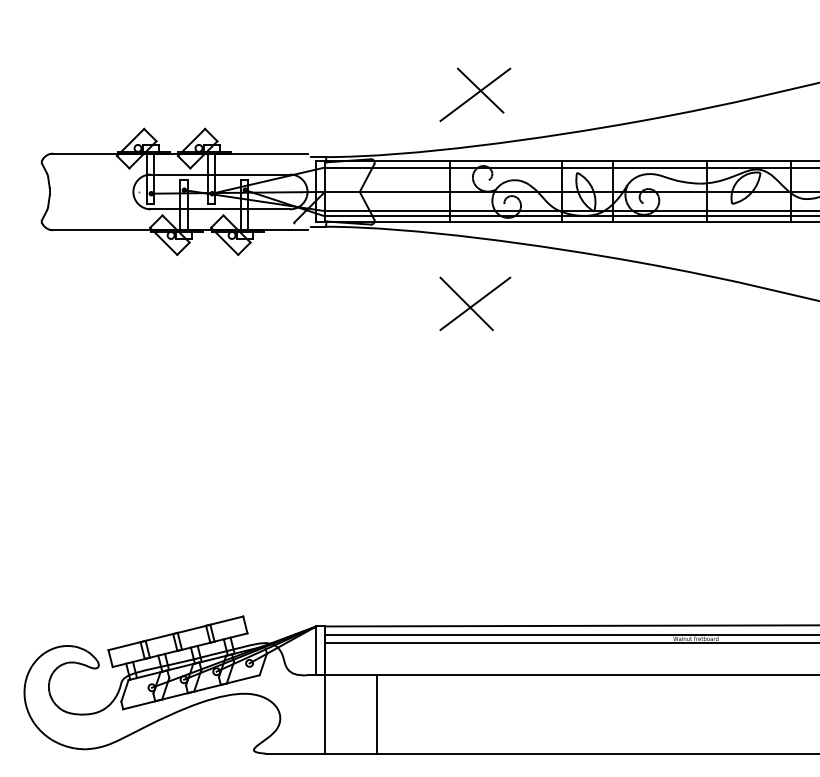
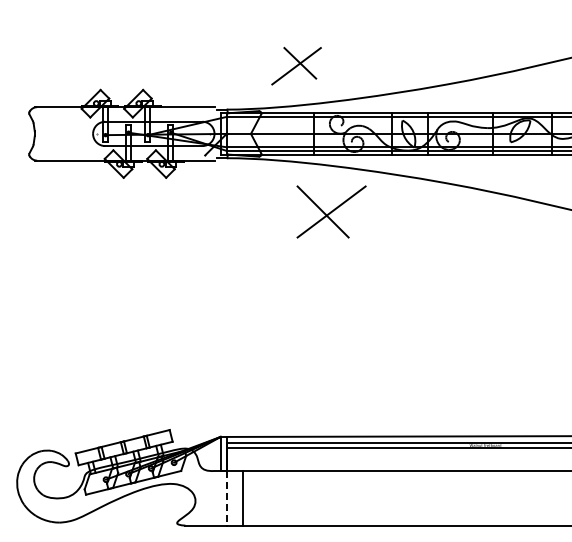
part: (475, 95) -> (296, 66), moved
part: (475, 303) -> (331, 211), size x1.4
line: (377, 713) -> (243, 497), moved
line: (324, 714) -> (226, 498), solid -> dashed

